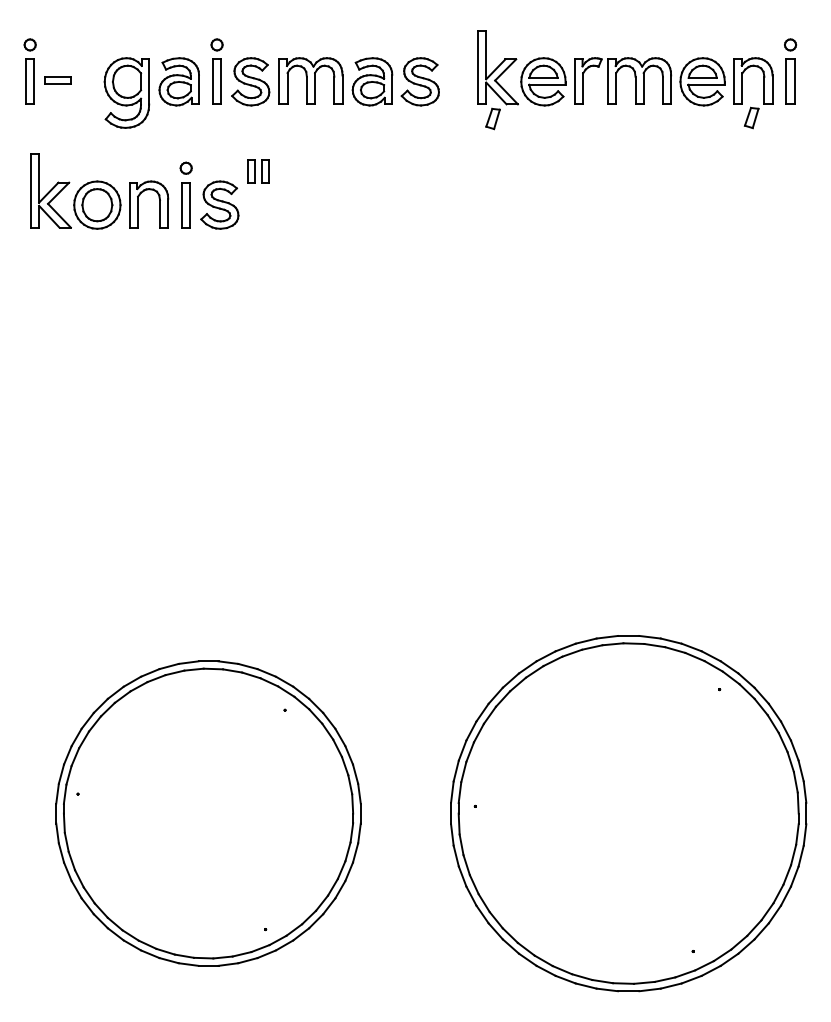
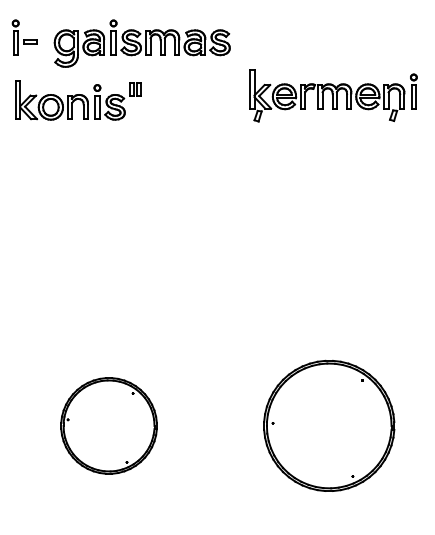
part: (637, 79) -> (333, 95), moved
part: (207, 812) -> (108, 425), size x0.6
part: (629, 812) -> (329, 425), size x0.7

